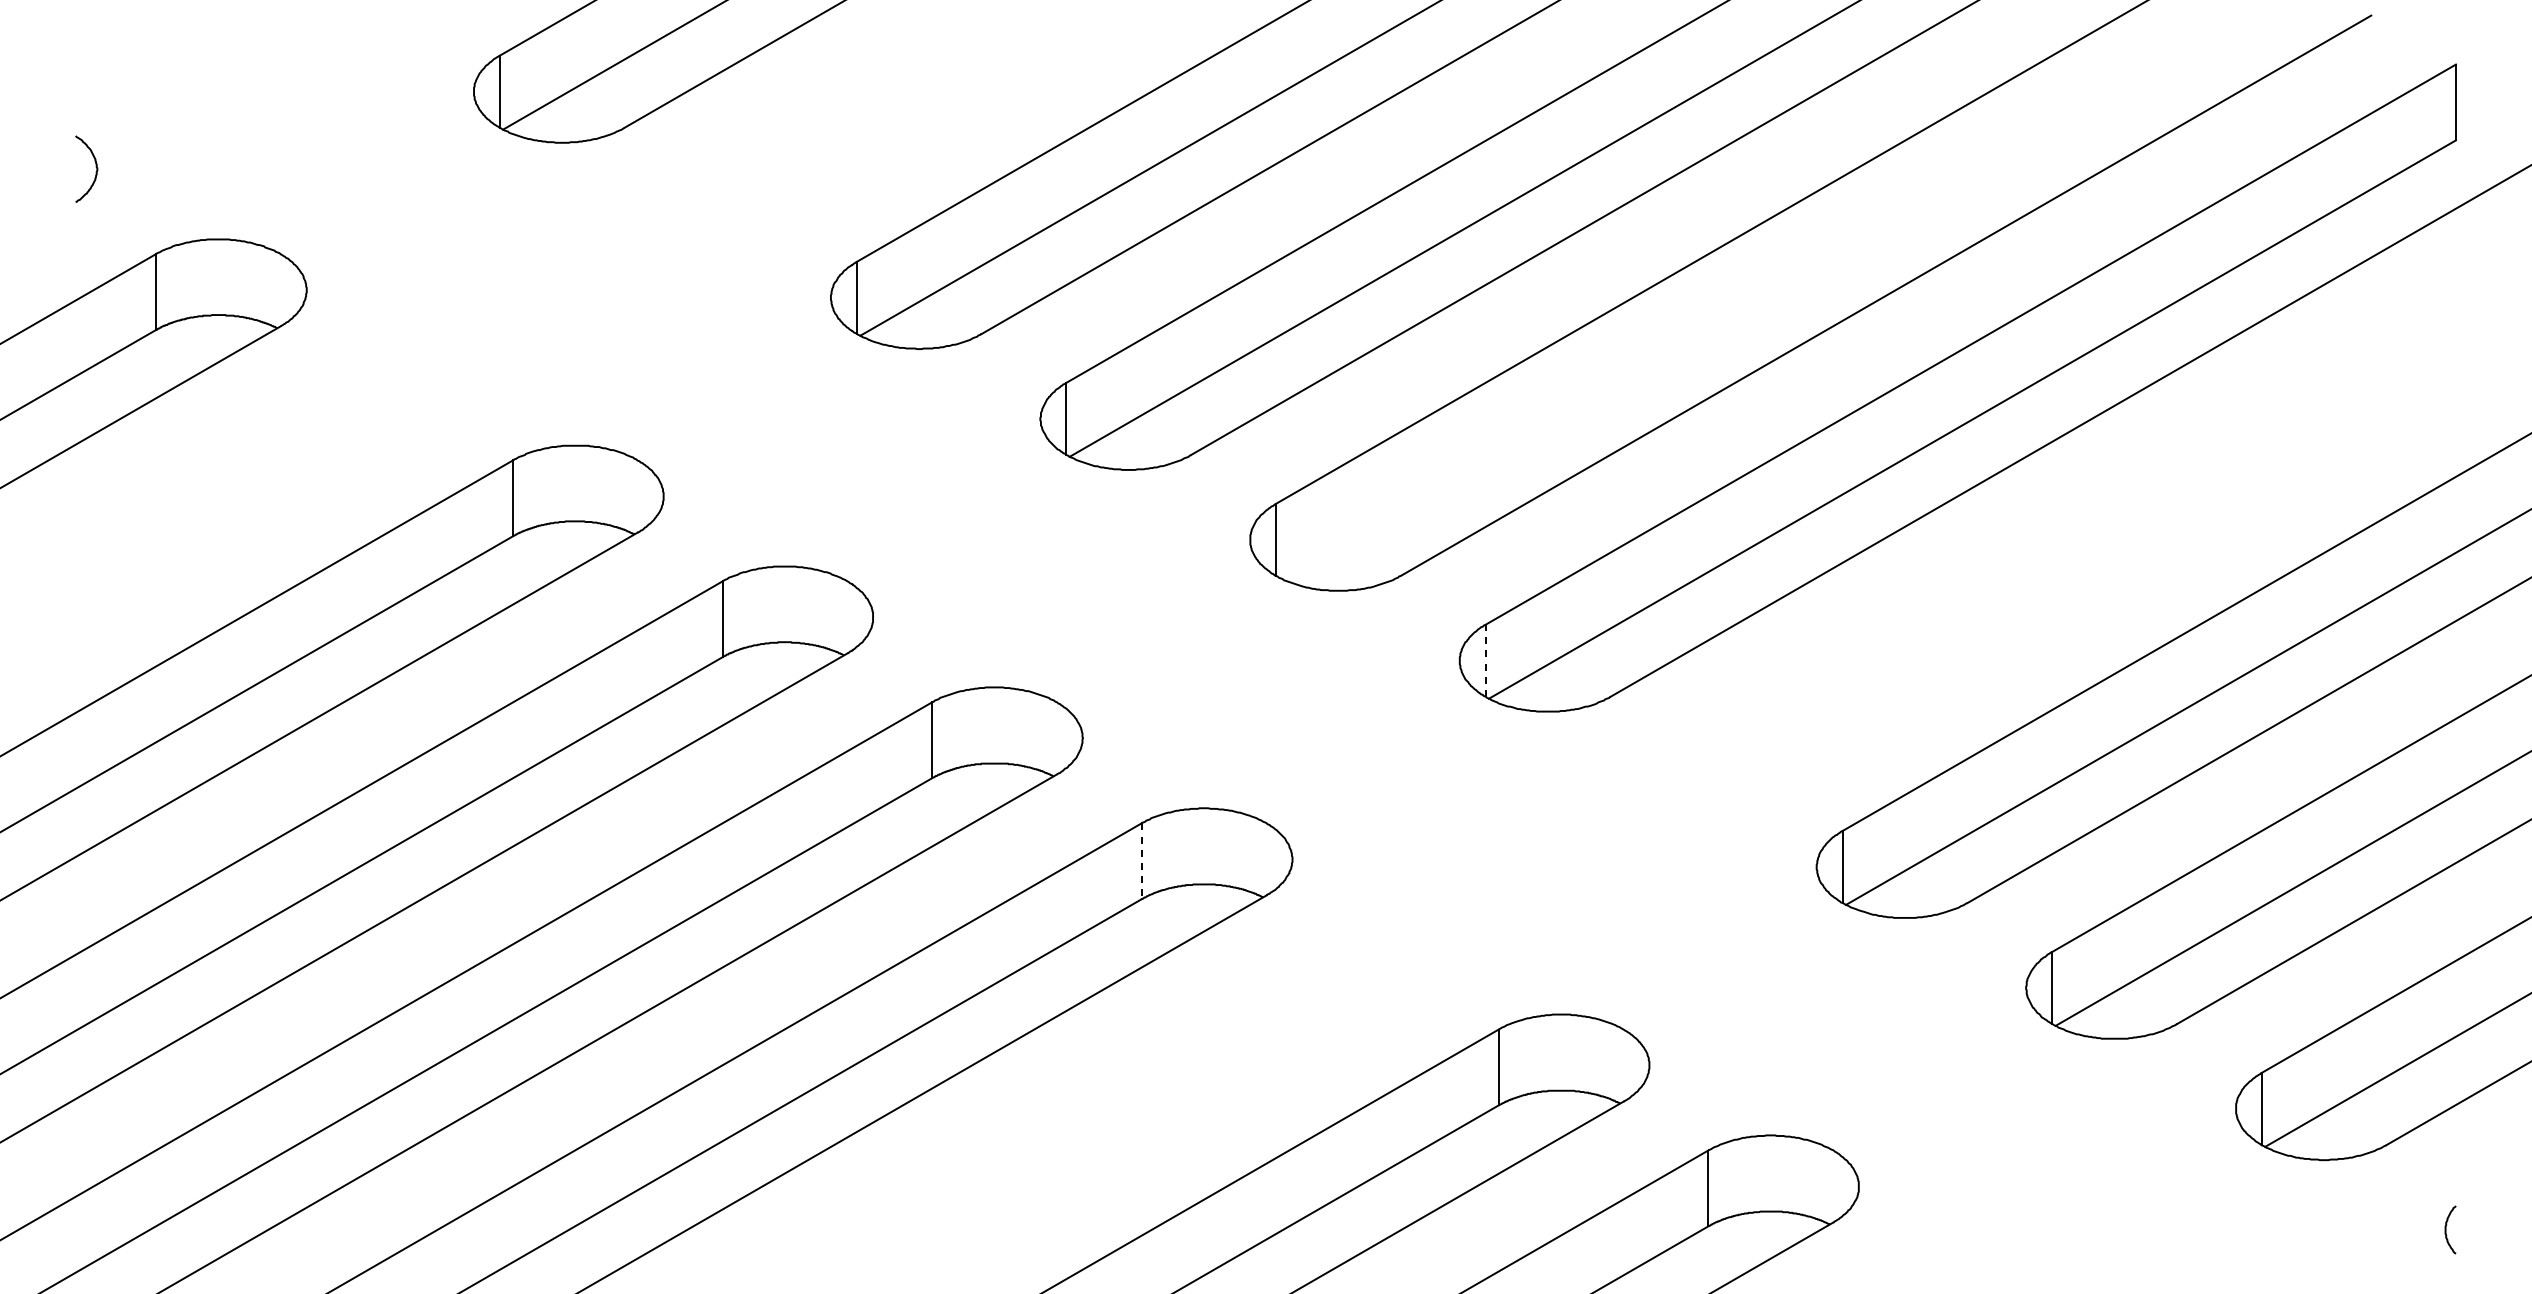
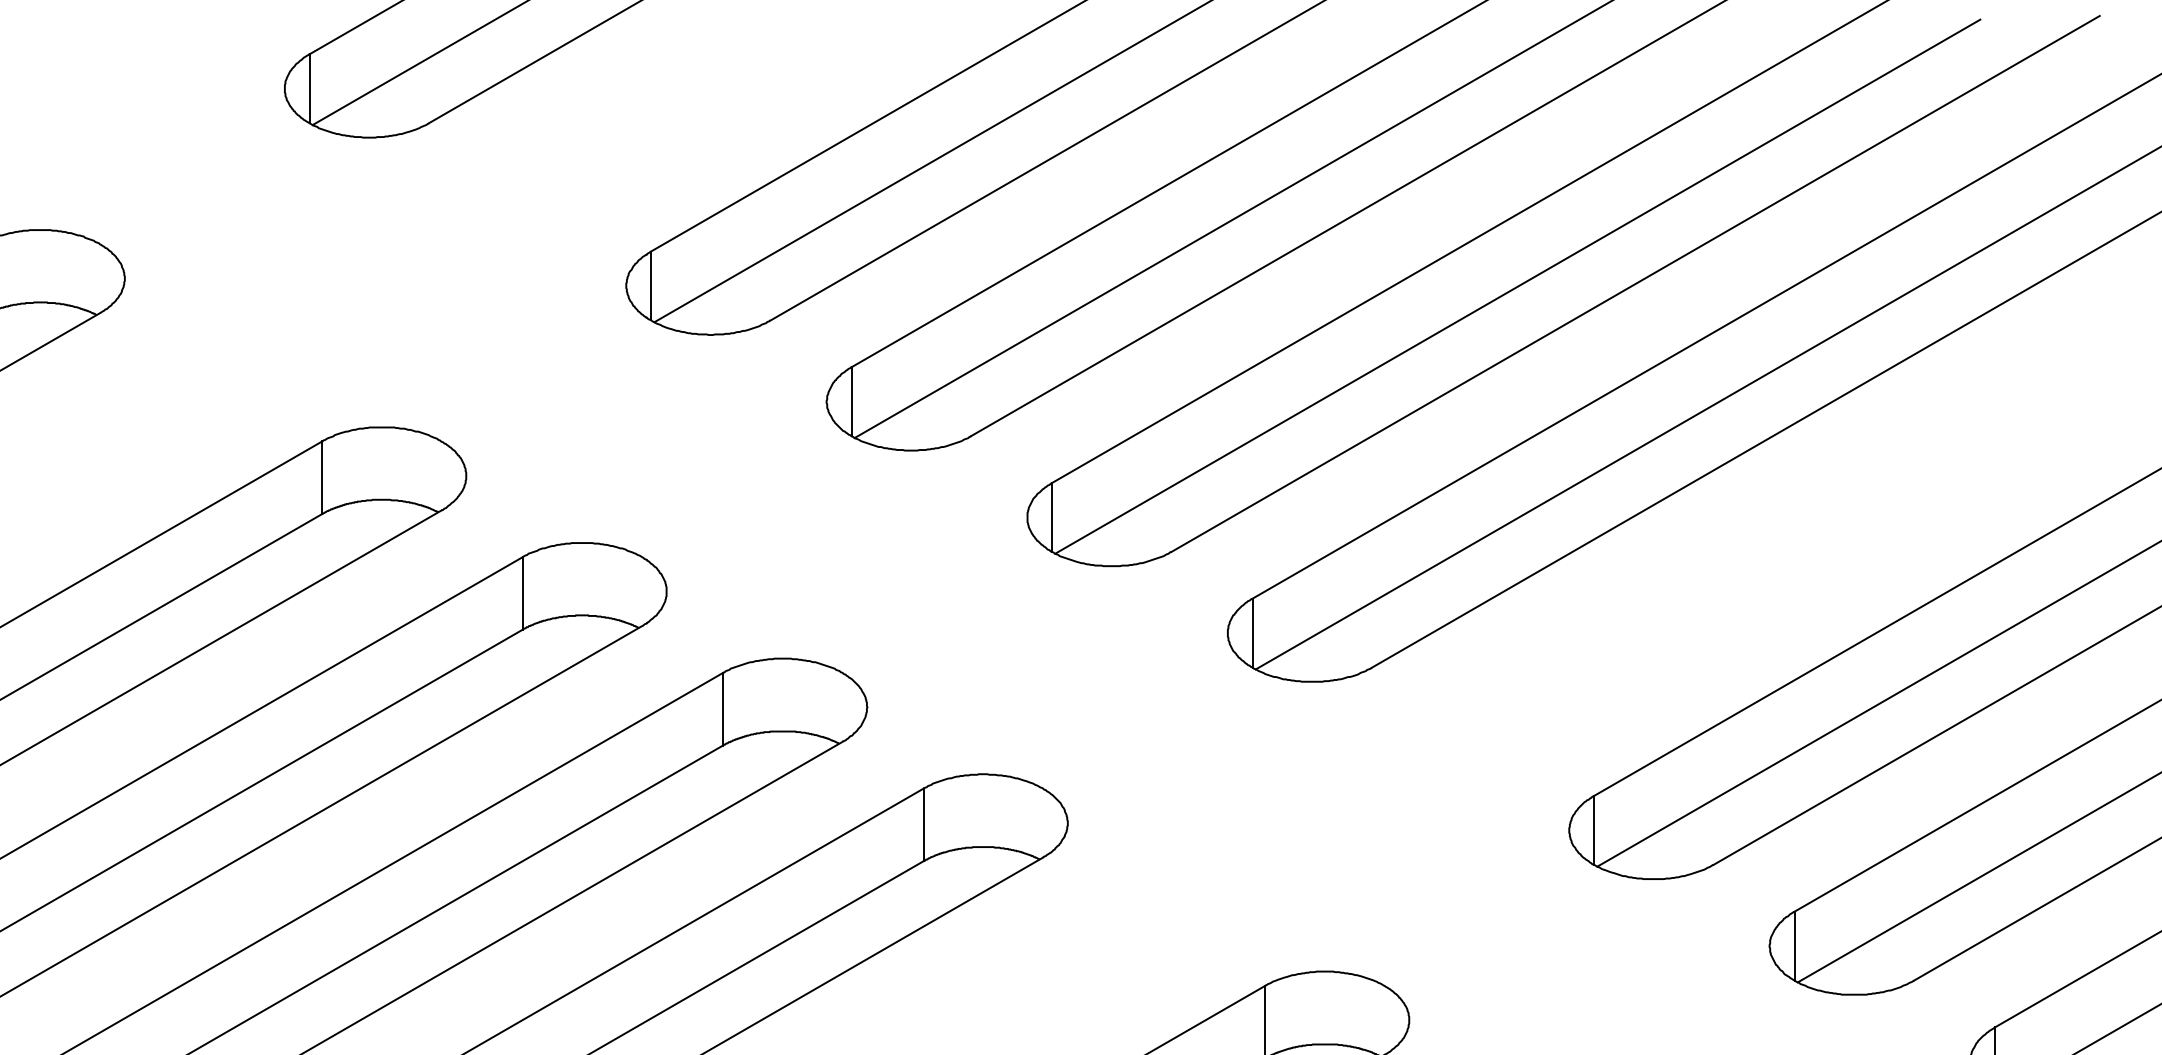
line: (1762, 298) -> (1517, 286), added
line: (1485, 660) -> (1252, 632), dashed -> solid
line: (1141, 861) -> (923, 825), dashed -> solid

